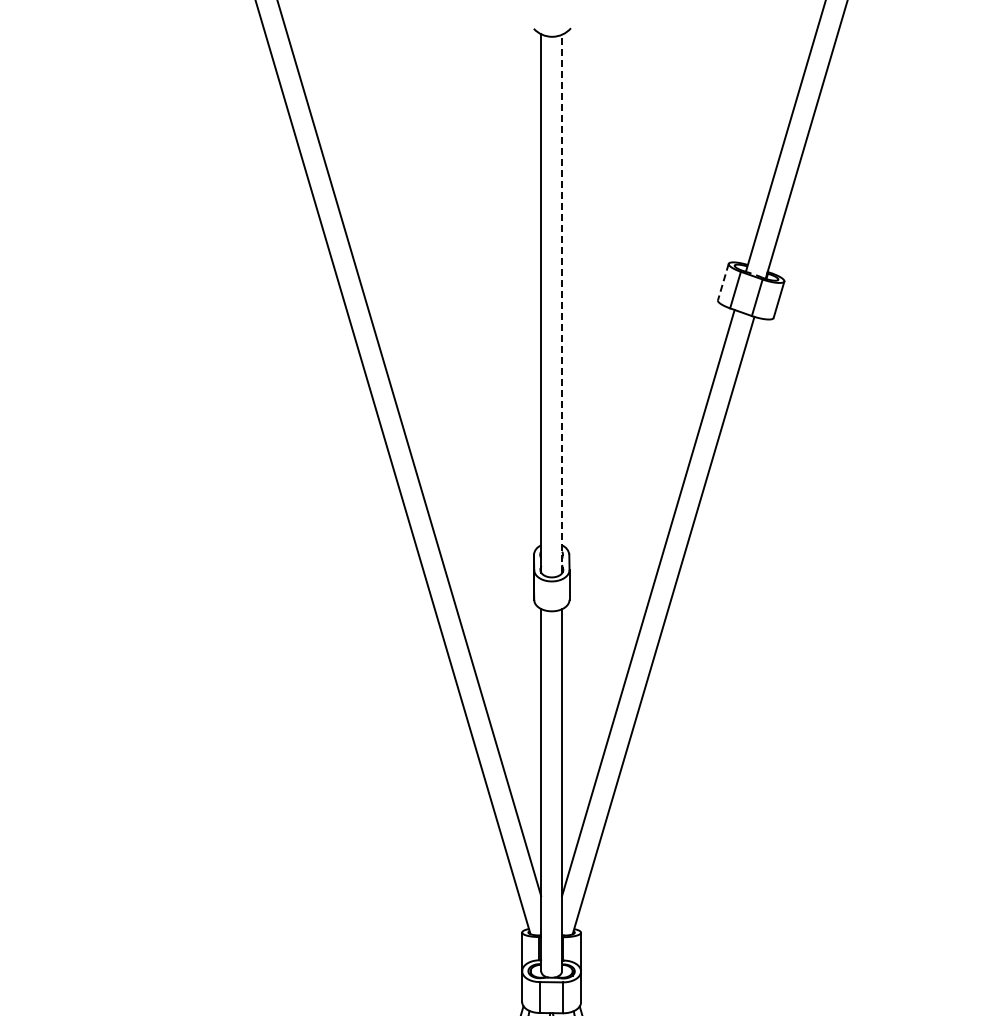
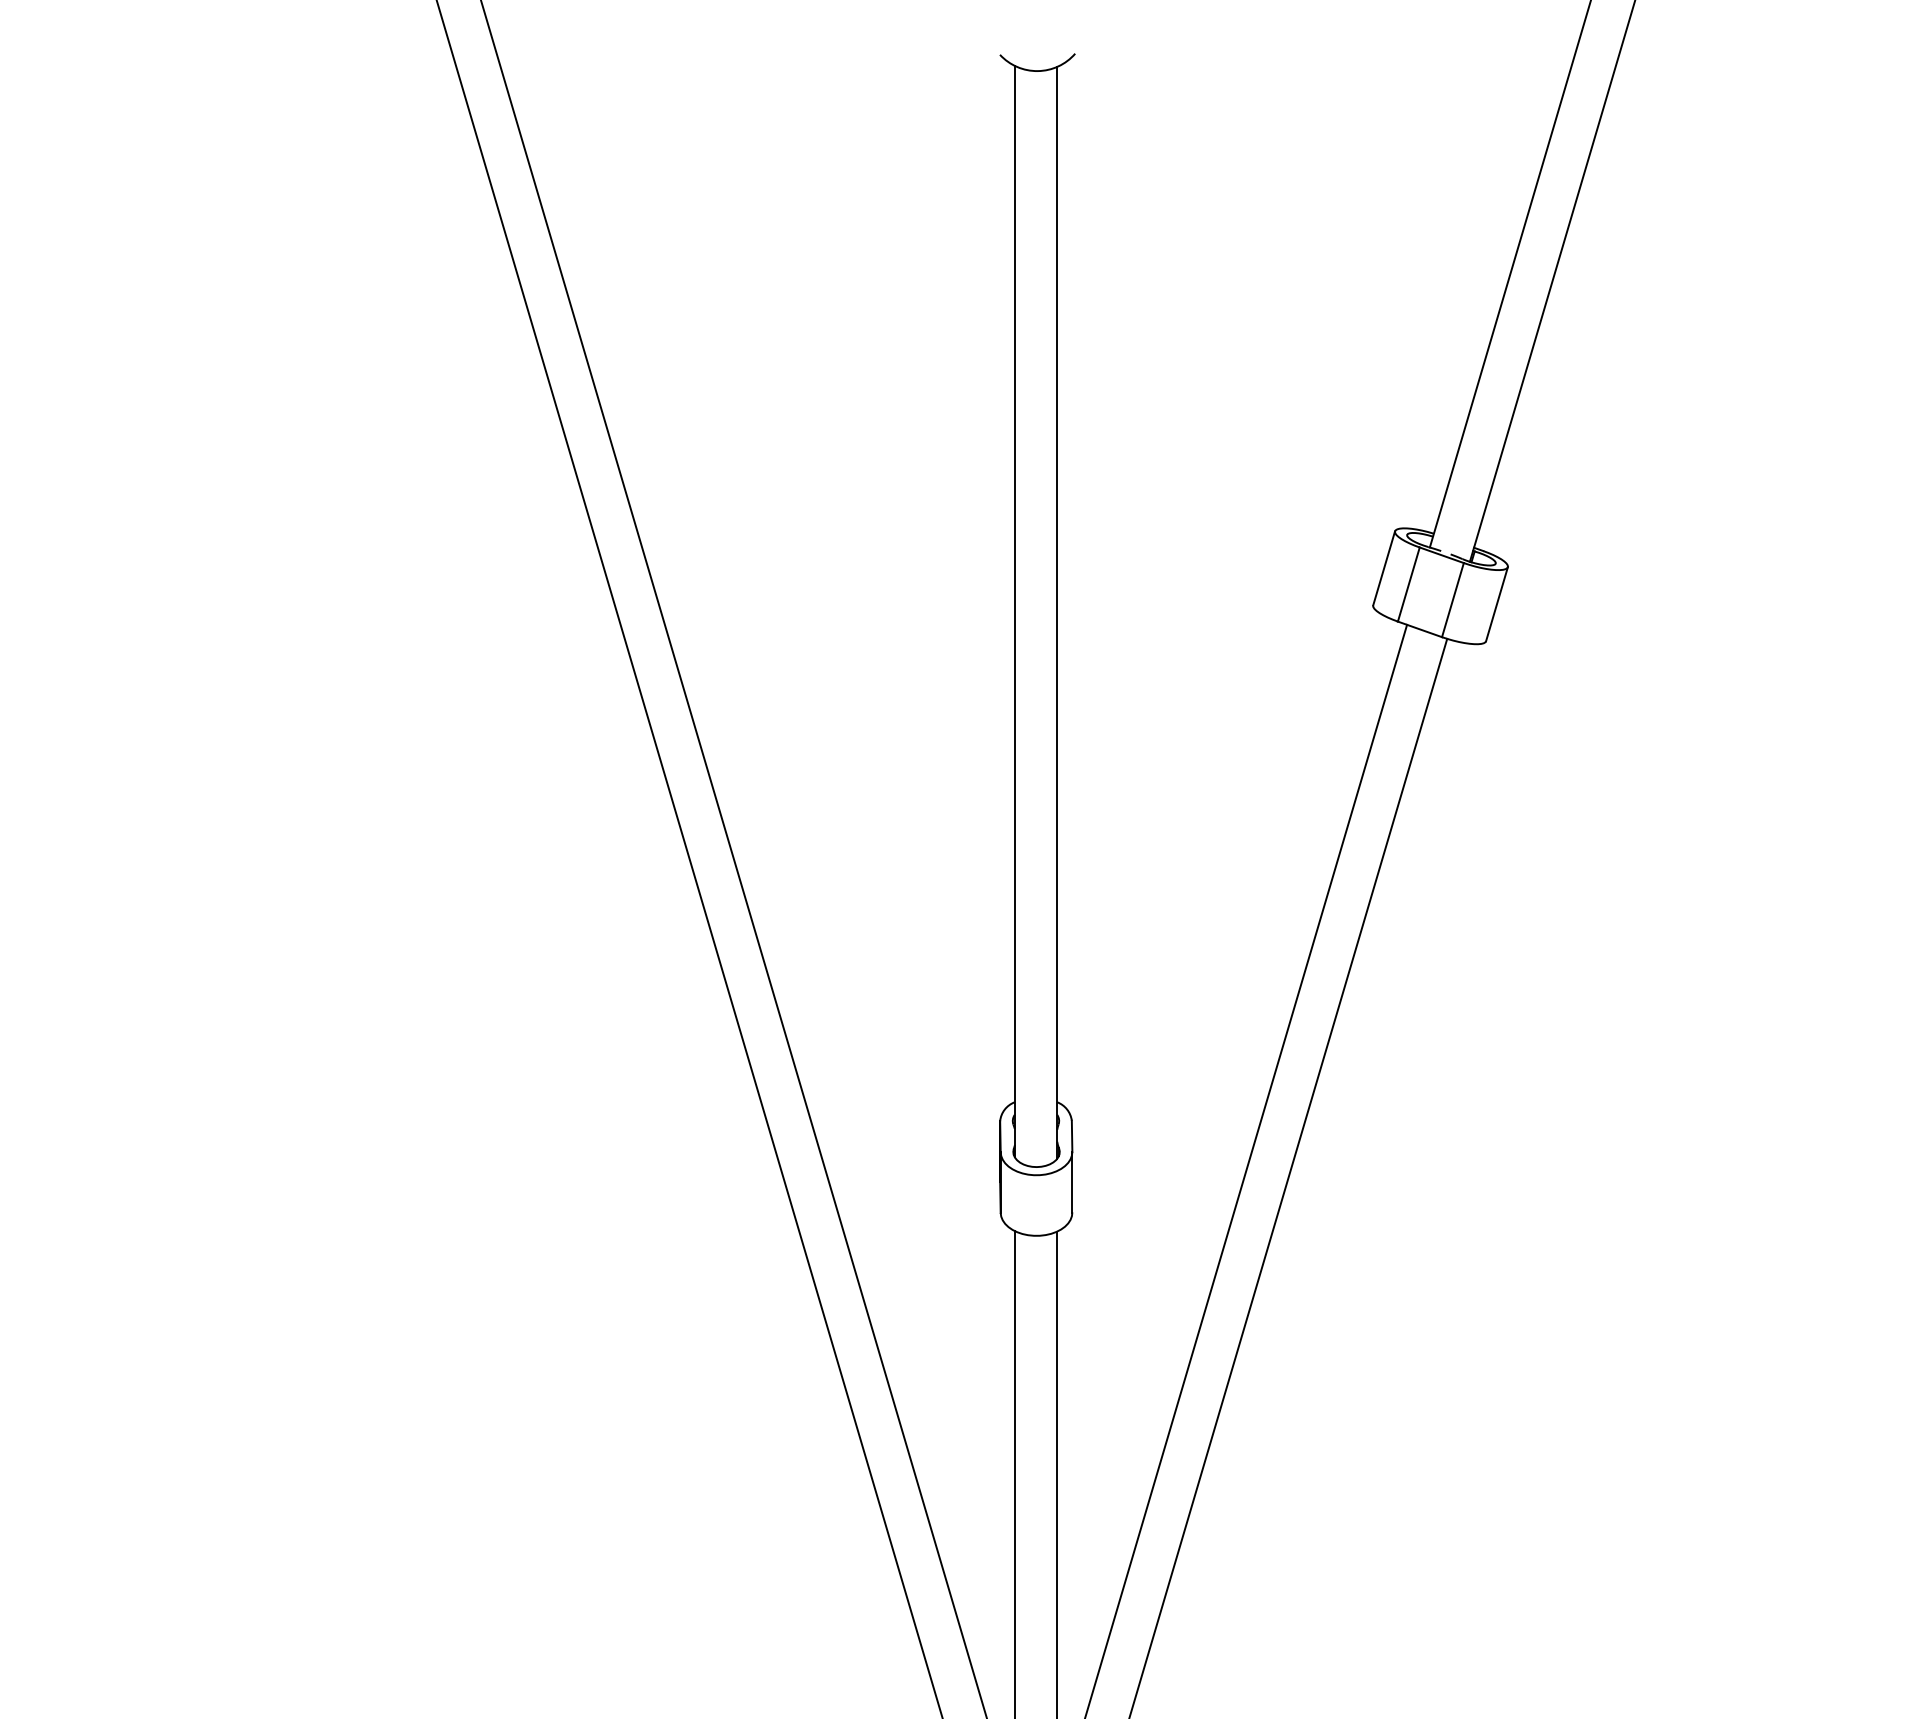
line: (723, 282) -> (1384, 569), dashed -> solid
line: (562, 303) -> (1058, 611), dashed -> solid

